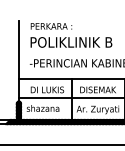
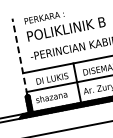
line: (18, 60) -> (19, 56), solid -> dashed

